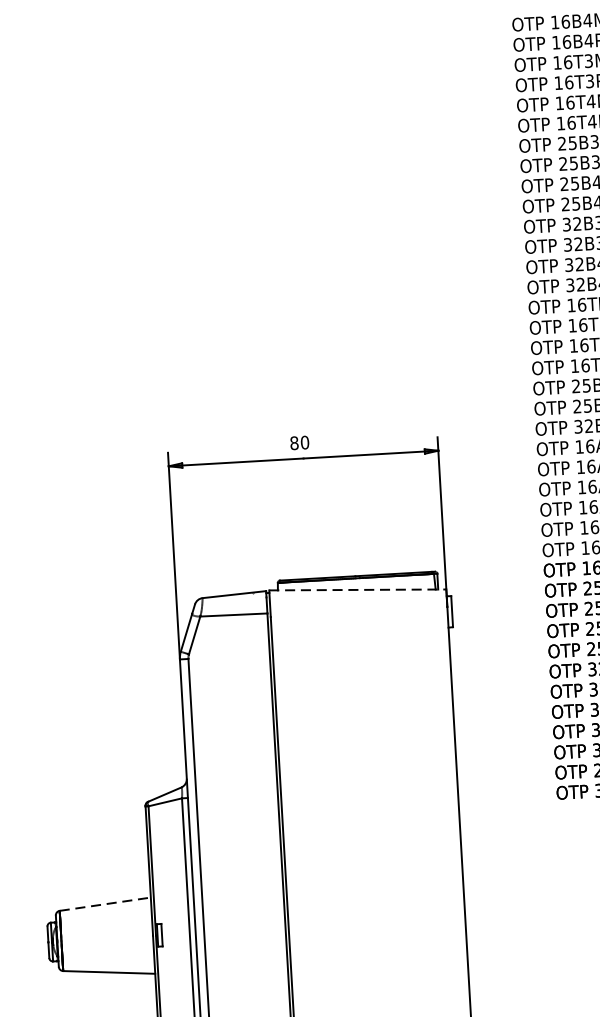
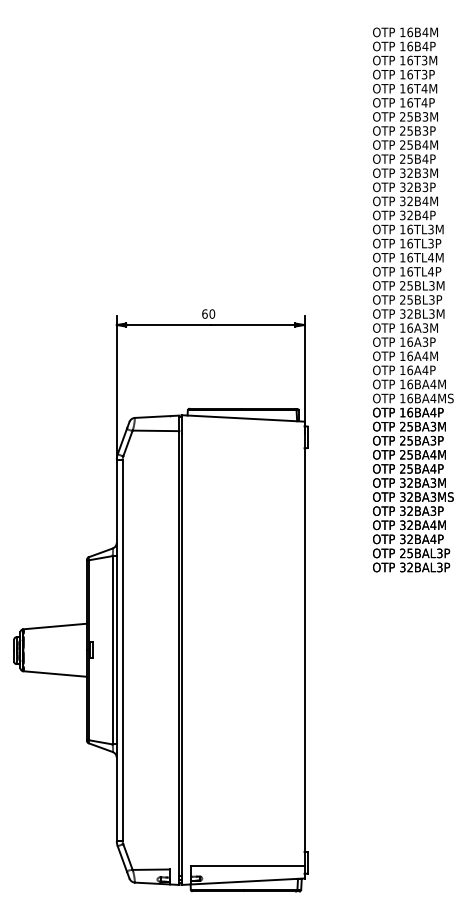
text: (293, 442) -> (204, 313), 80 -> 60
line: (358, 589) -> (243, 418), dashed -> solid
line: (105, 904) -> (55, 626), dashed -> solid

